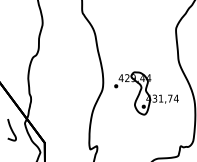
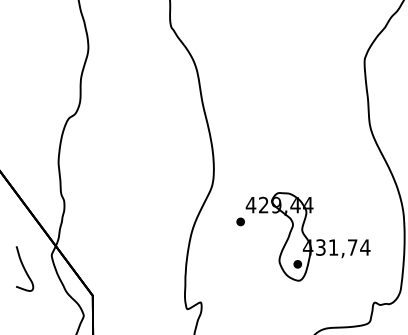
part: (146, 93) -> (303, 236), moved

